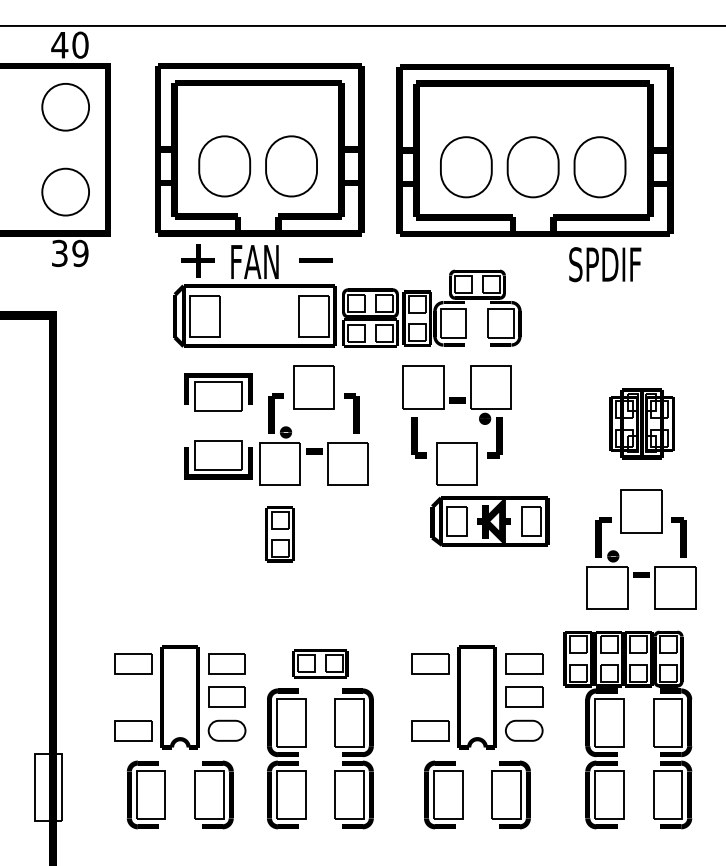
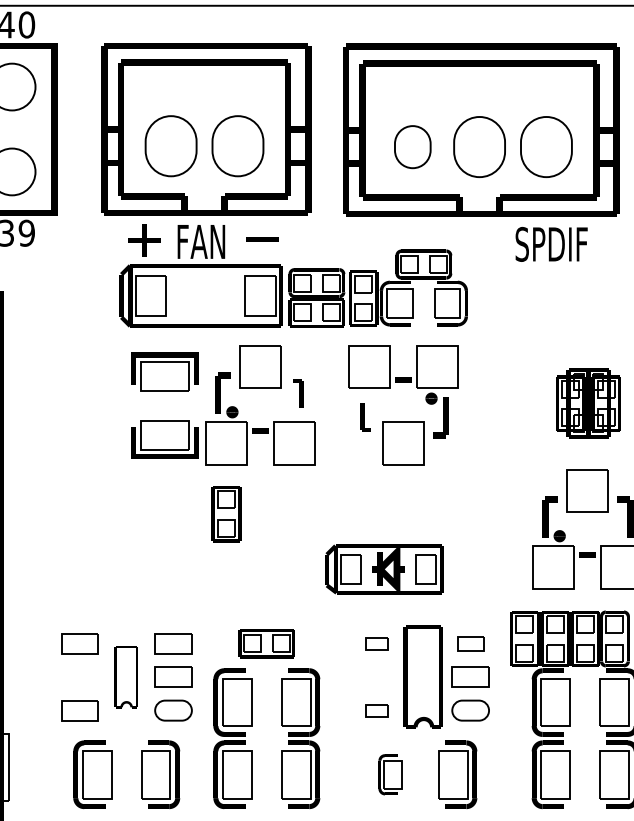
part: (466, 167) -> (412, 147), size x0.7
part: (351, 413) -> (297, 393), size x0.7
part: (418, 437) -> (364, 417), size x0.7
part: (489, 521) -> (383, 569), moved
part: (430, 663) -> (376, 643), size x0.6
part: (524, 663) -> (470, 643), size x0.7
part: (179, 697) -> (125, 677), size x0.6
part: (430, 730) -> (376, 710), size x0.6
part: (443, 794) -> (389, 774), size x0.6

